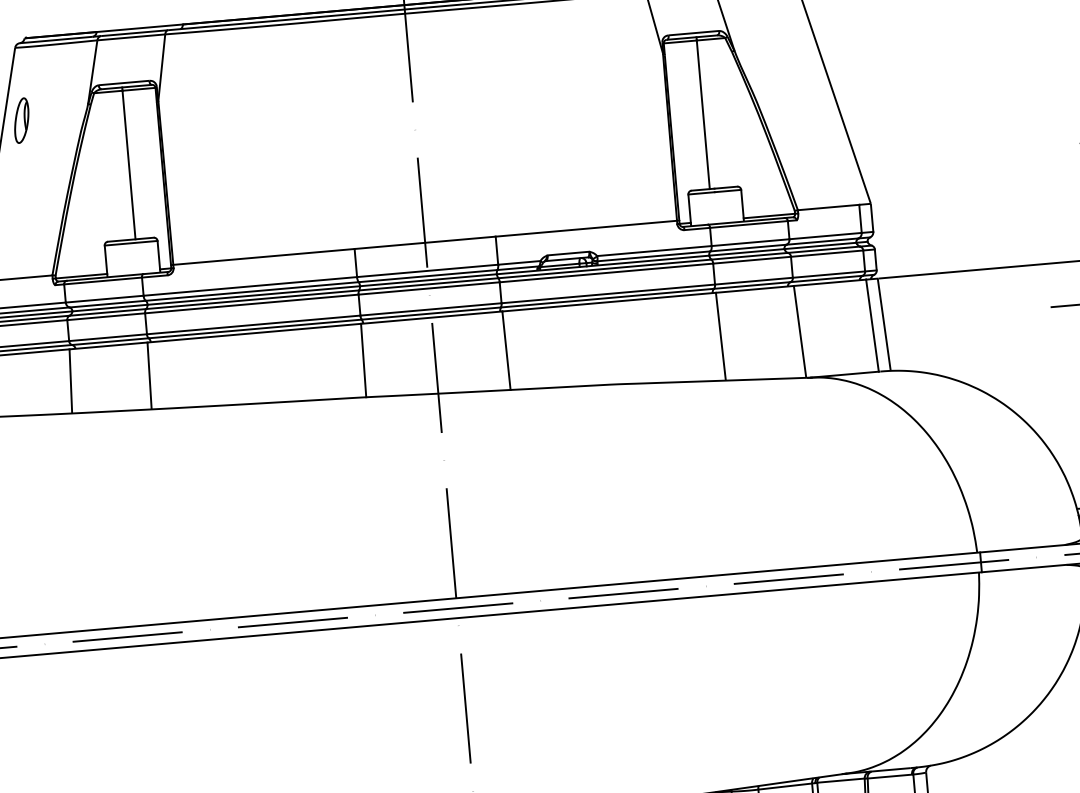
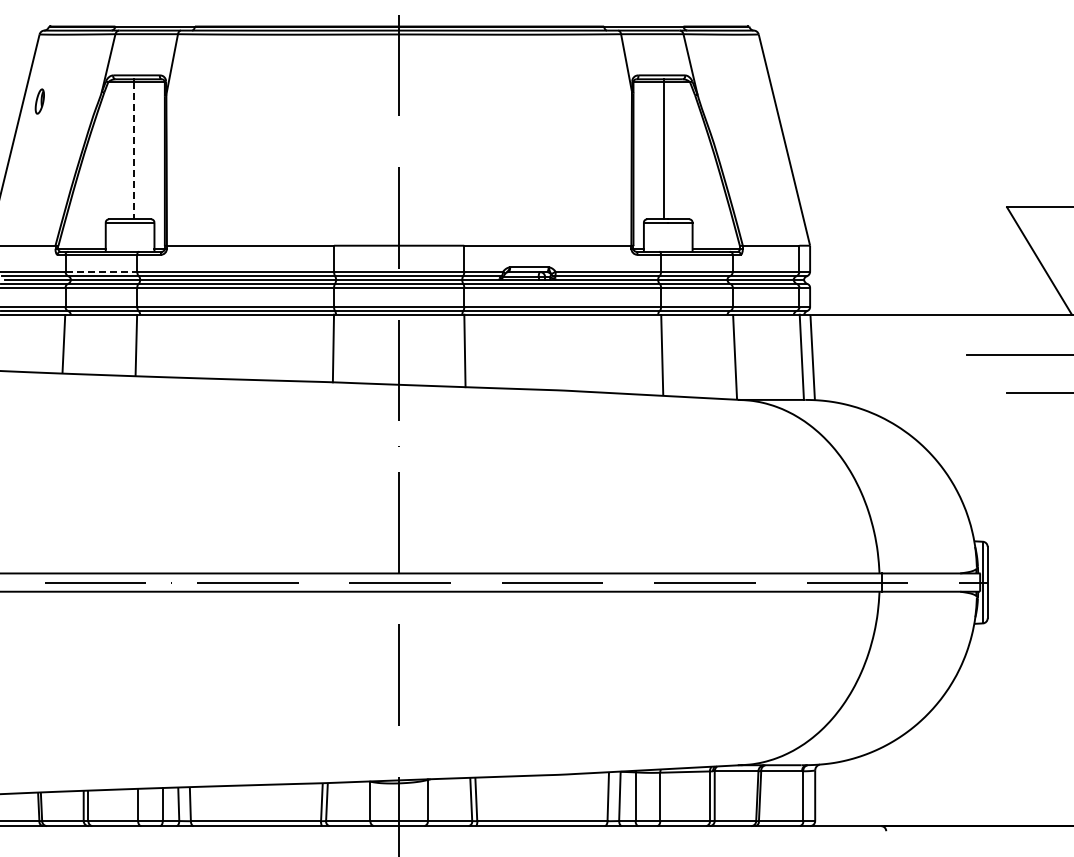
part: (21, 120) -> (39, 101), size x0.6
line: (129, 165) -> (134, 151), solid -> dashed
line: (104, 299) -> (101, 271), solid -> dashed

